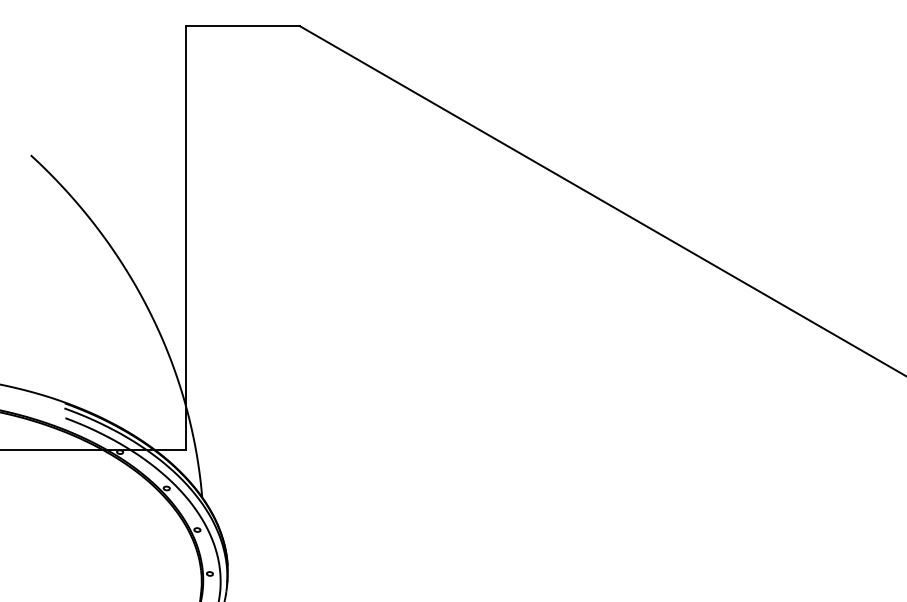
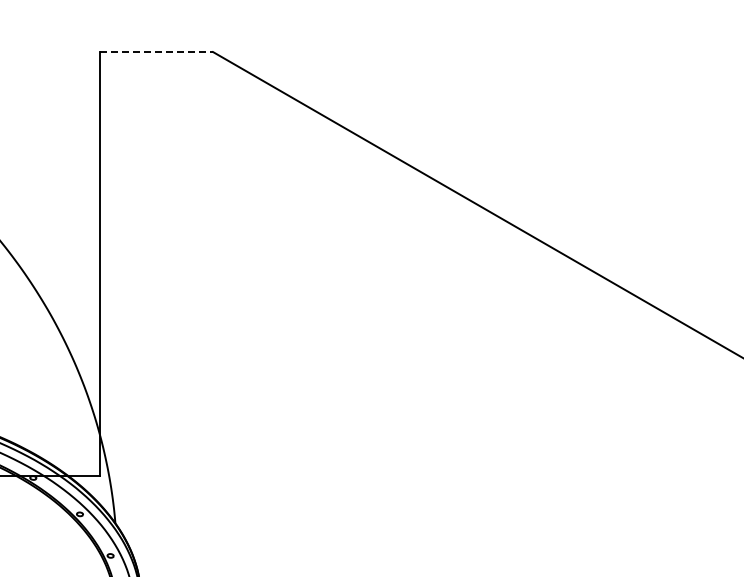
line: (243, 26) -> (156, 52), solid -> dashed

